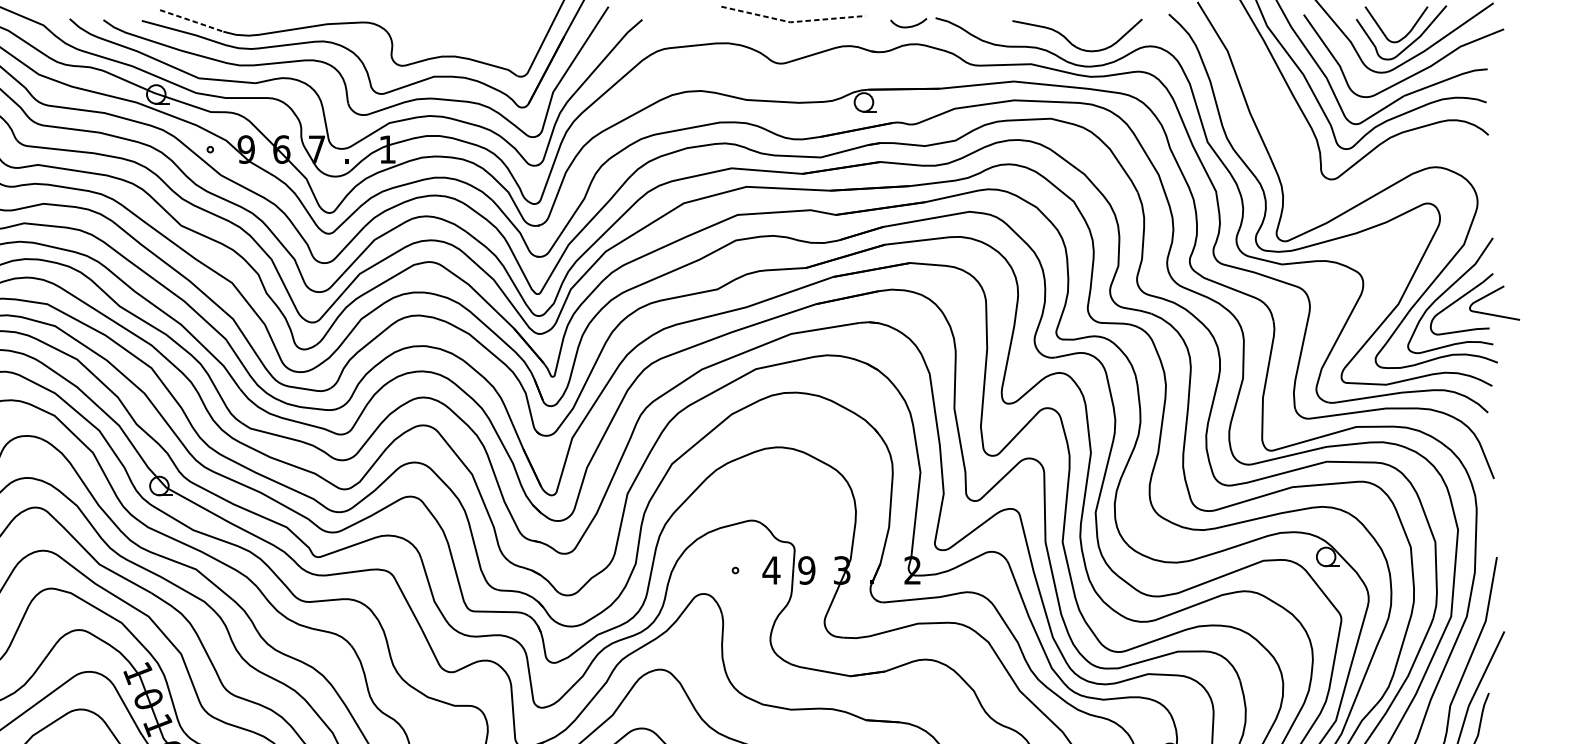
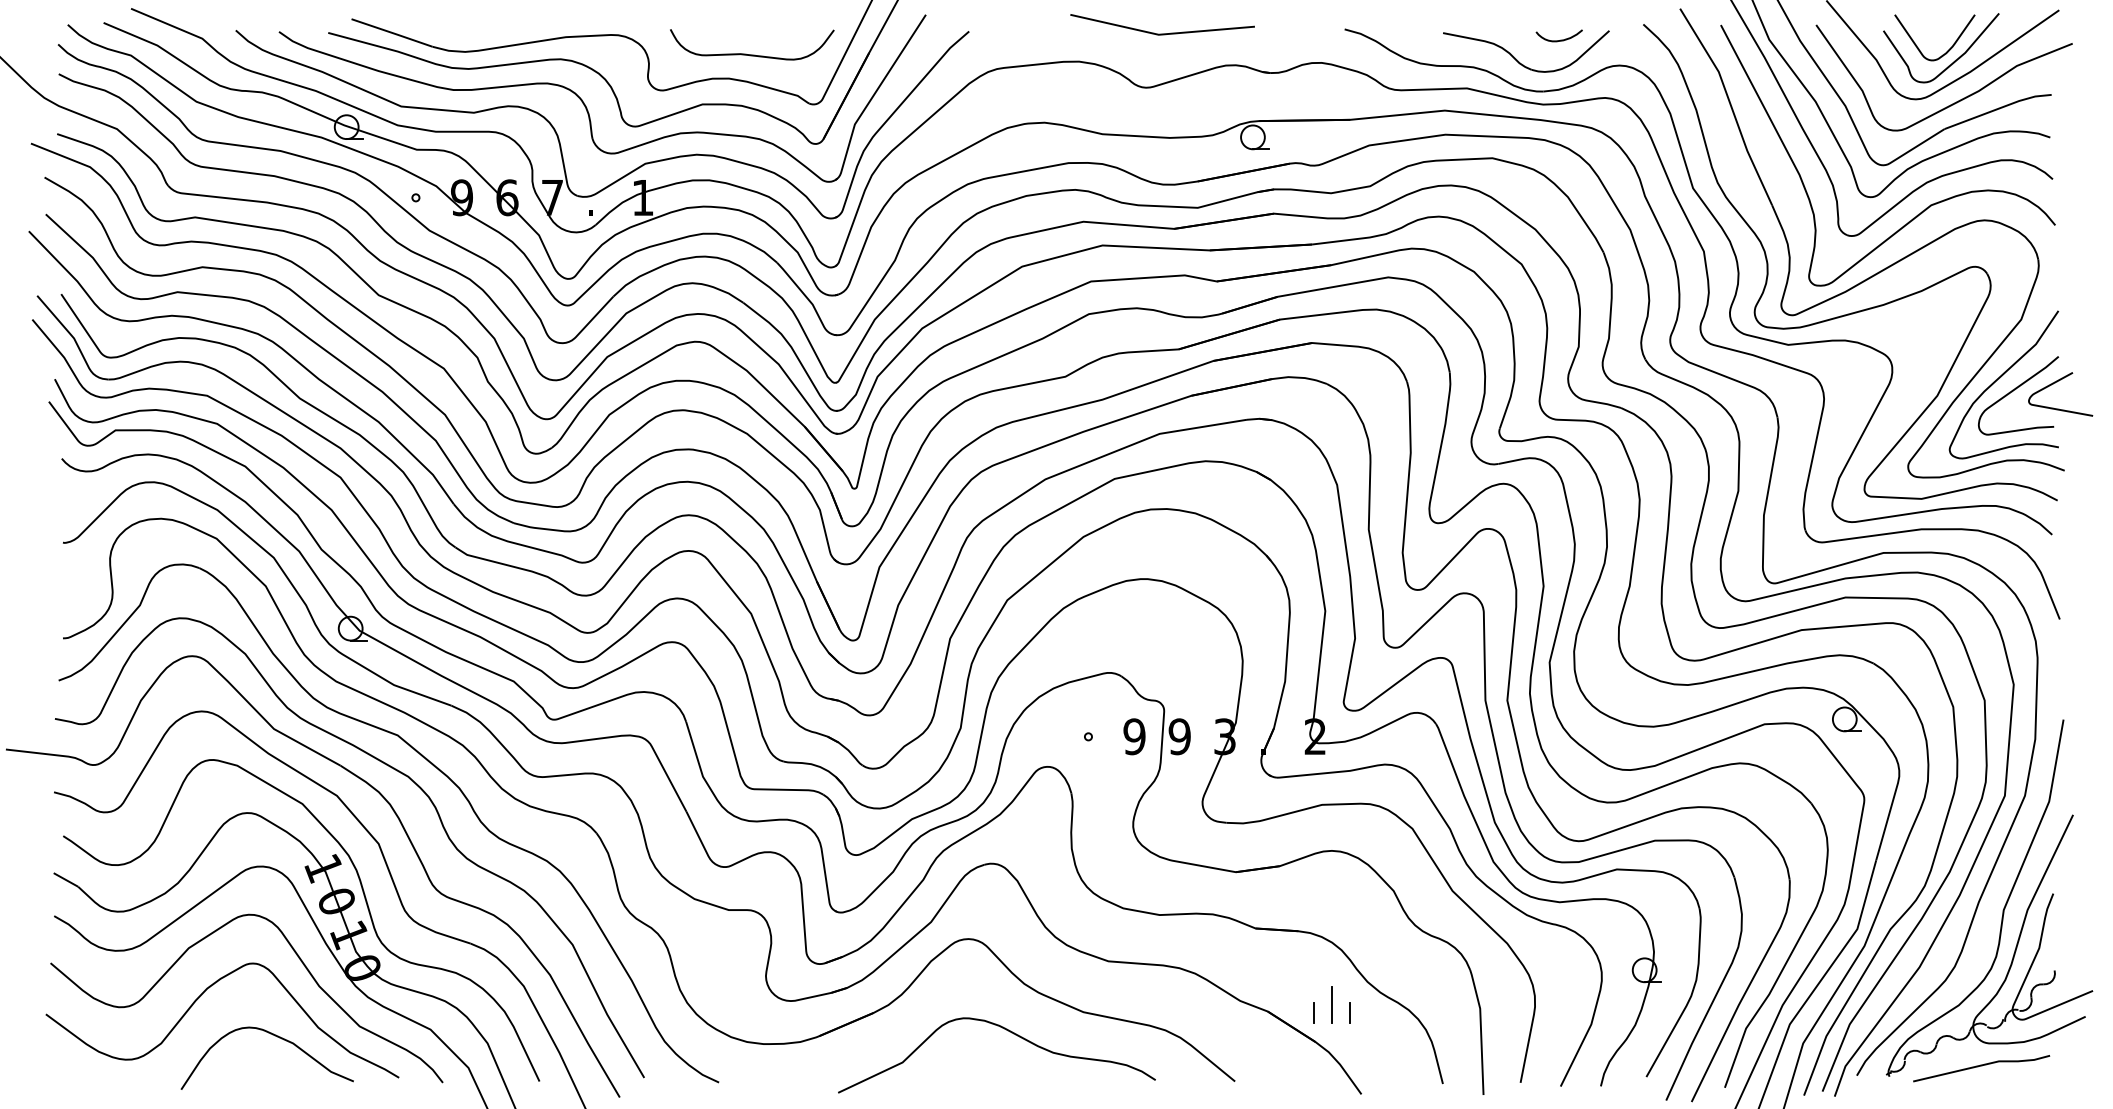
line: (192, 21) -> (393, 33), dashed -> solid
line: (792, 22) -> (1161, 34), dashed -> solid
curve: (909, 25) -> (1560, 39), moved
curve: (473, 37) -> (752, 54), added
curve: (1389, 157) -> (1926, 207), added
text: (771, 570) -> (1134, 736), 4 -> 9

